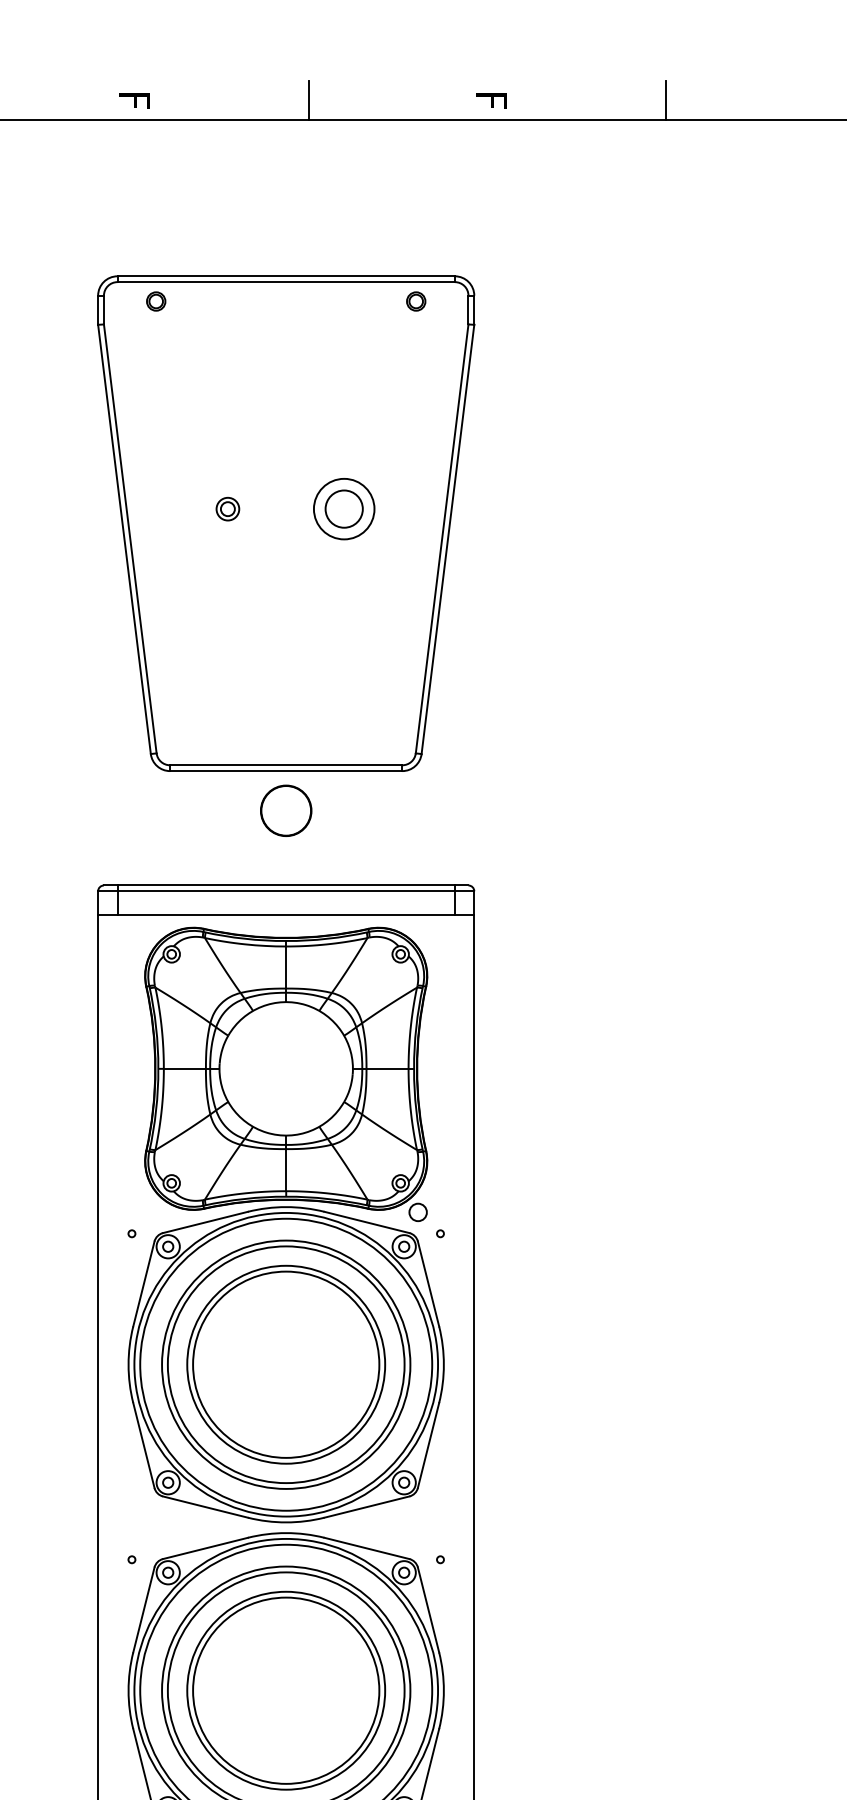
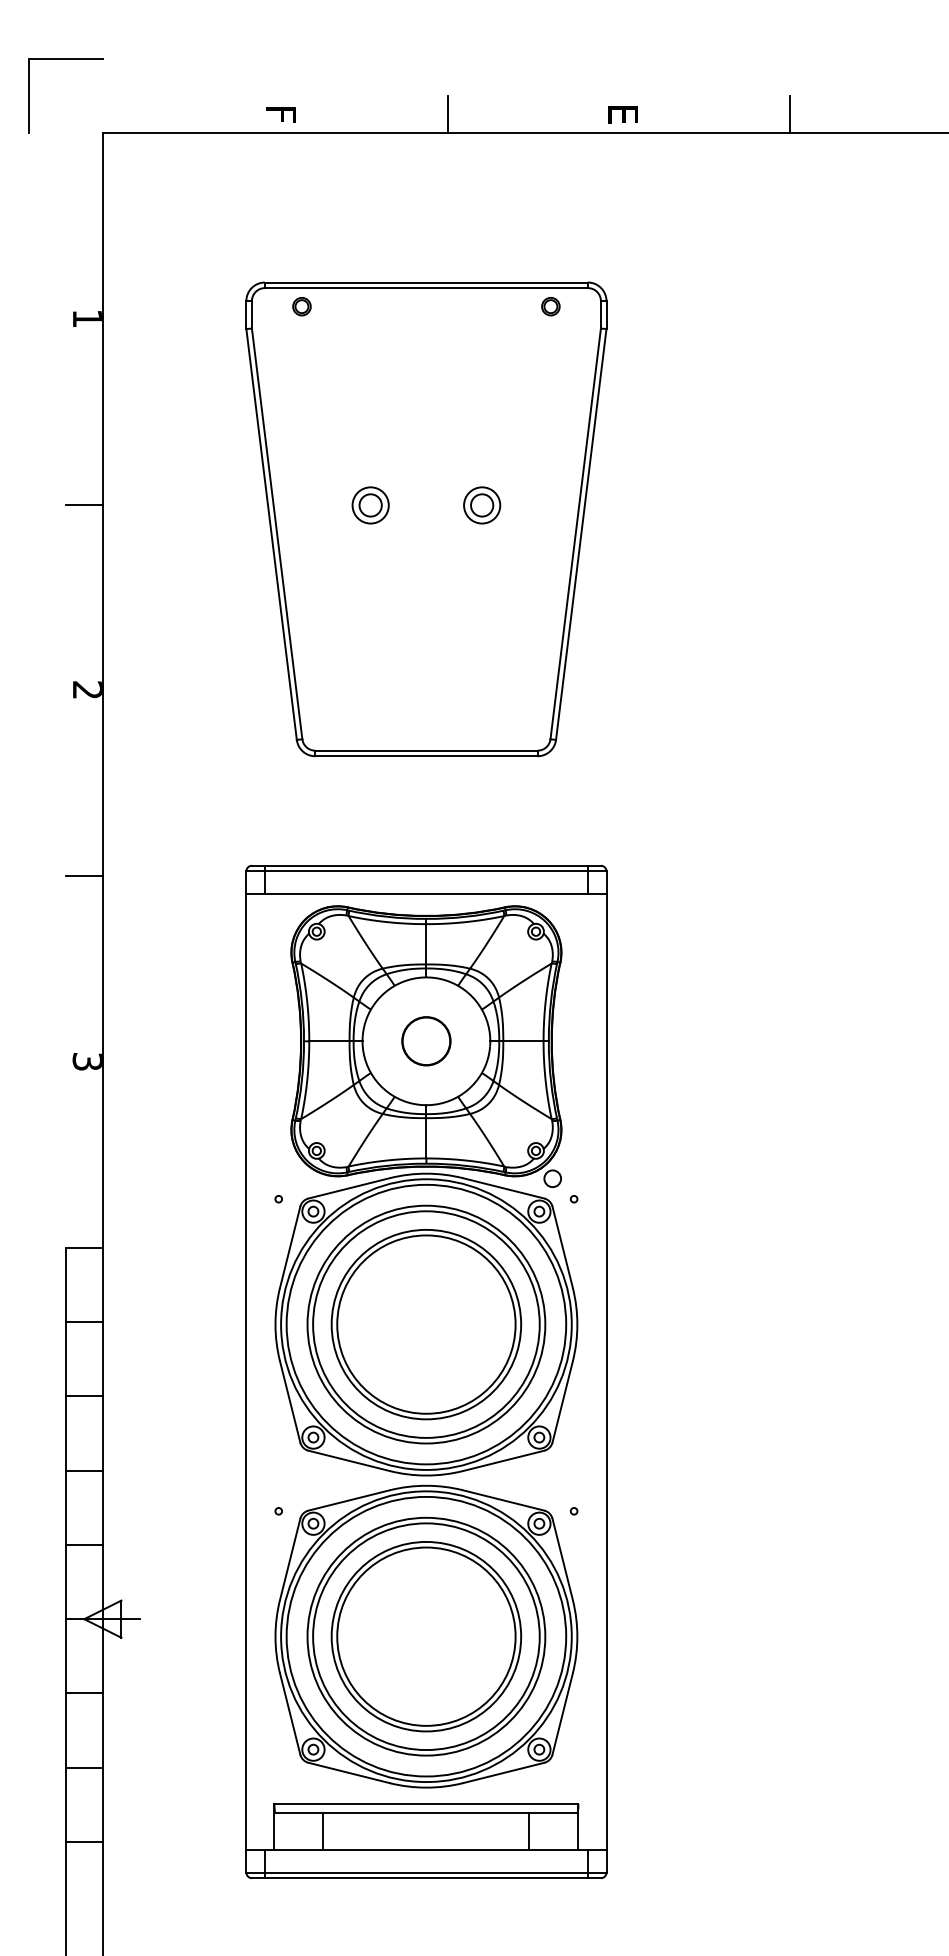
text: (491, 100) -> (622, 114), F -> E
part: (227, 509) -> (370, 505), size x1.67
part: (344, 509) -> (482, 505), size x0.62
circle: (286, 811) -> (426, 1041), moved

